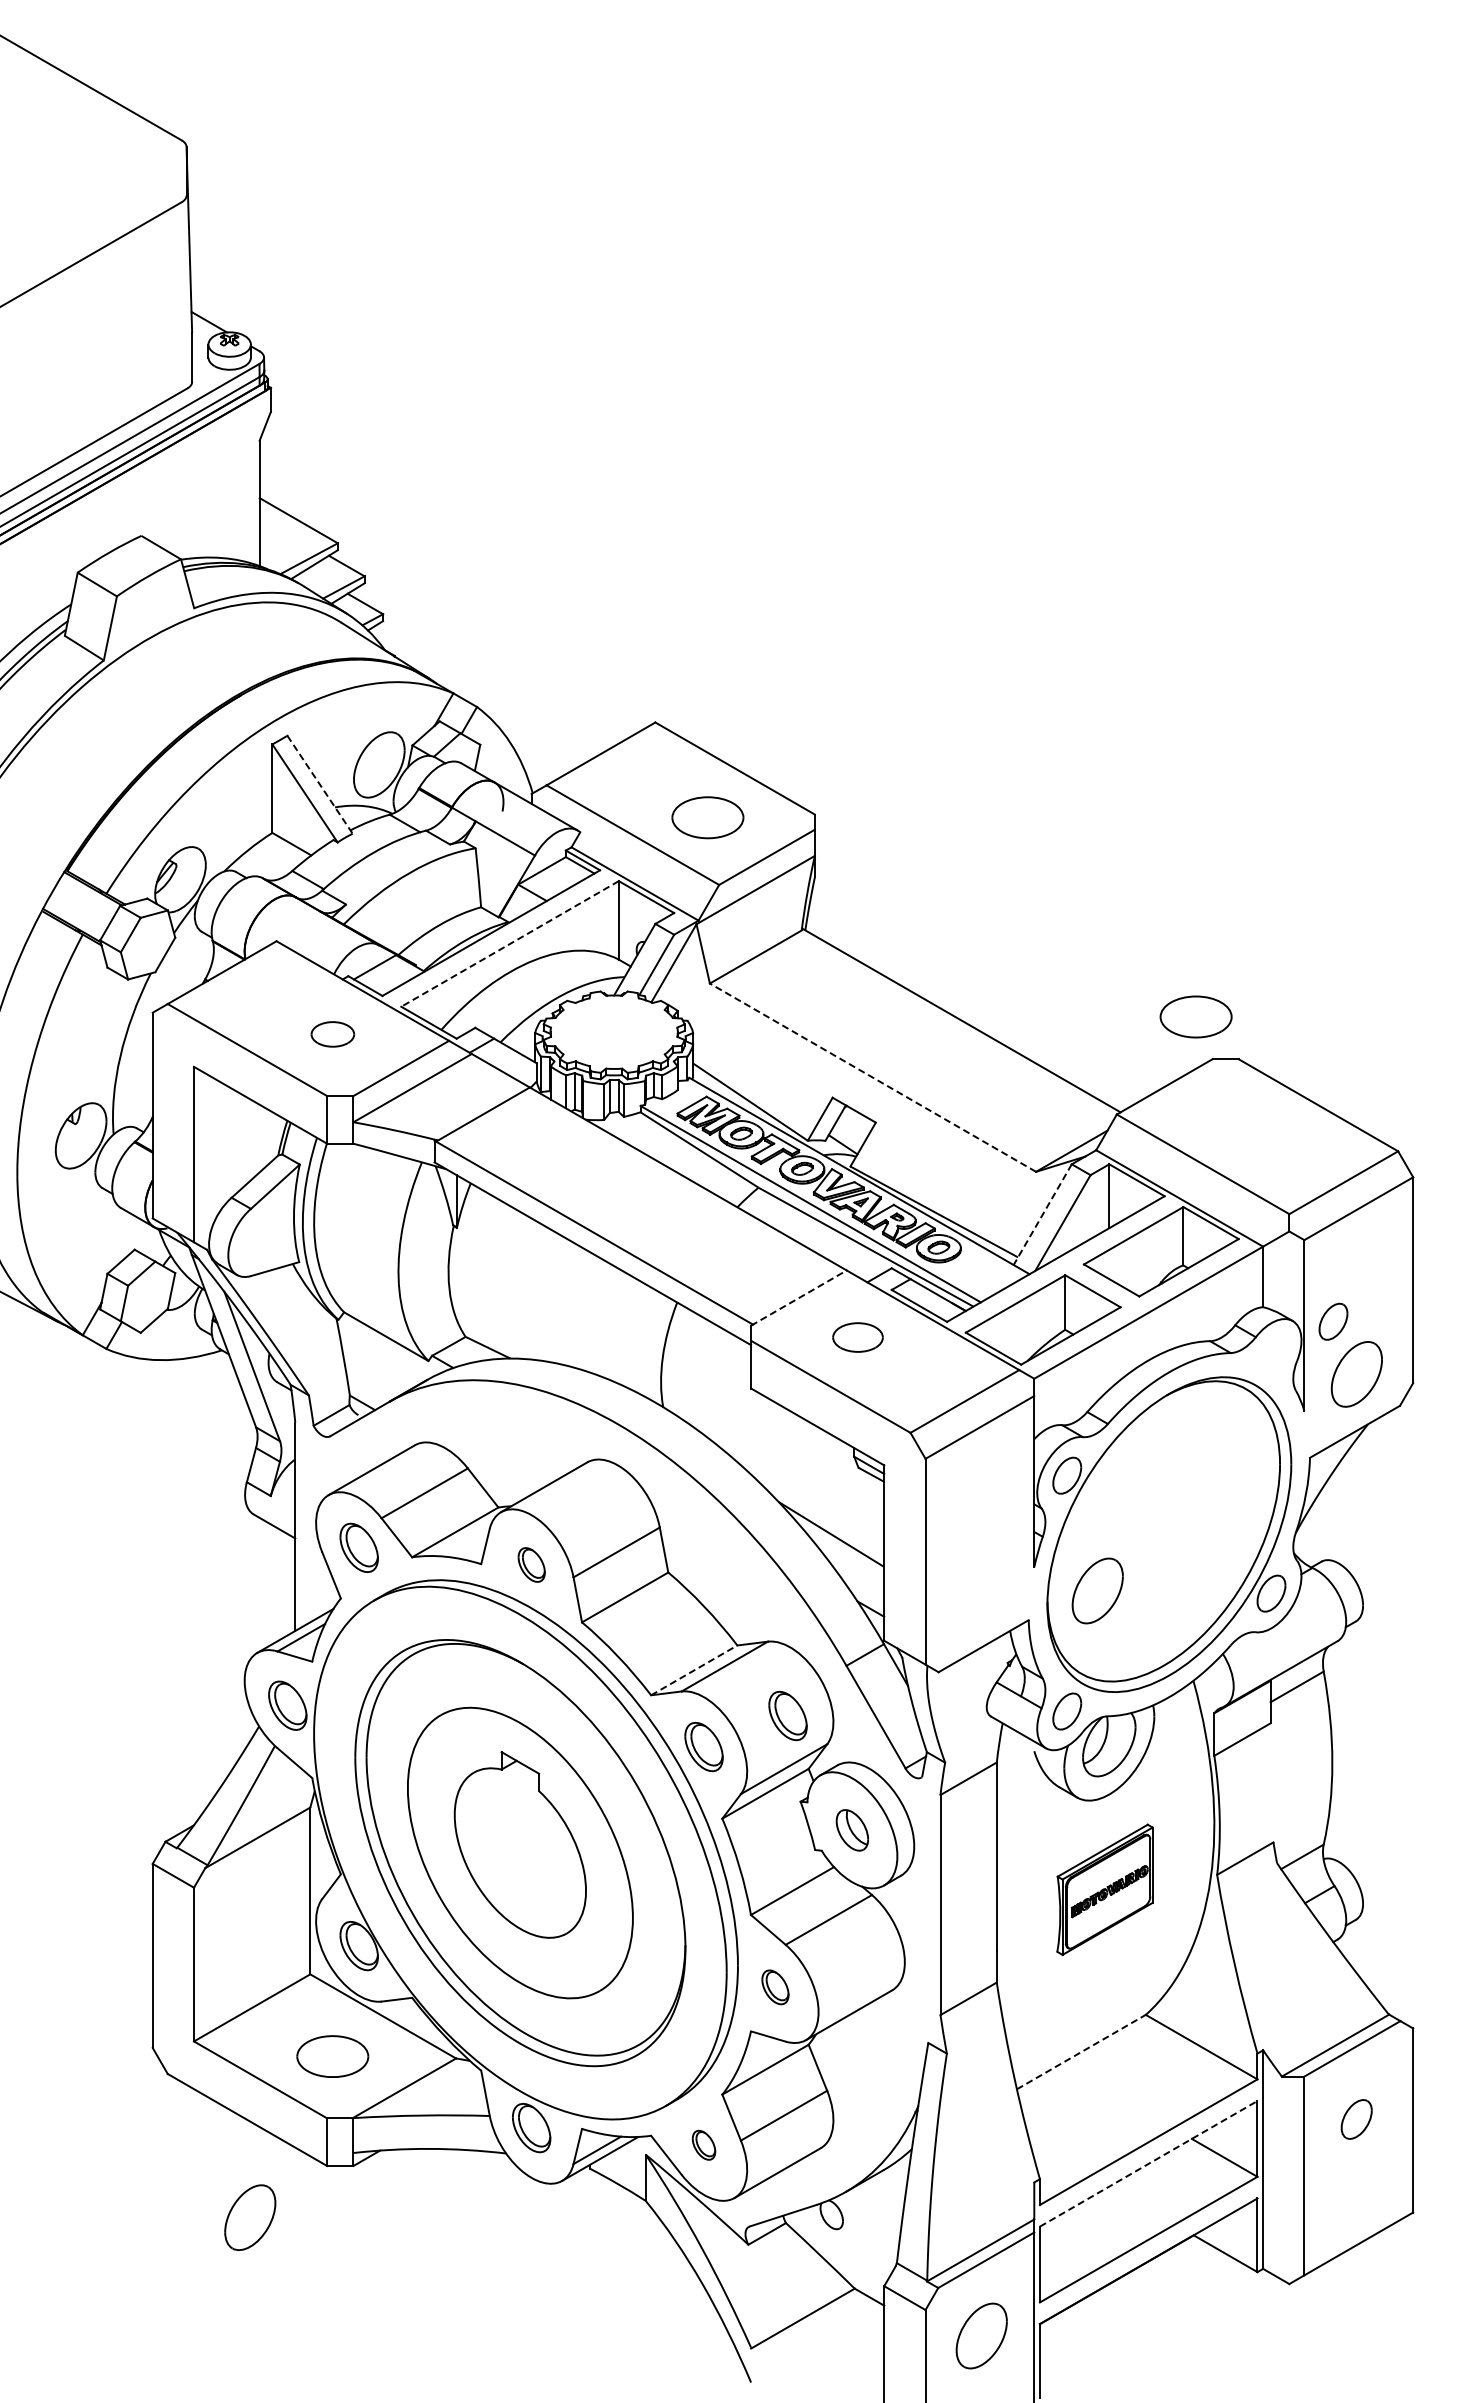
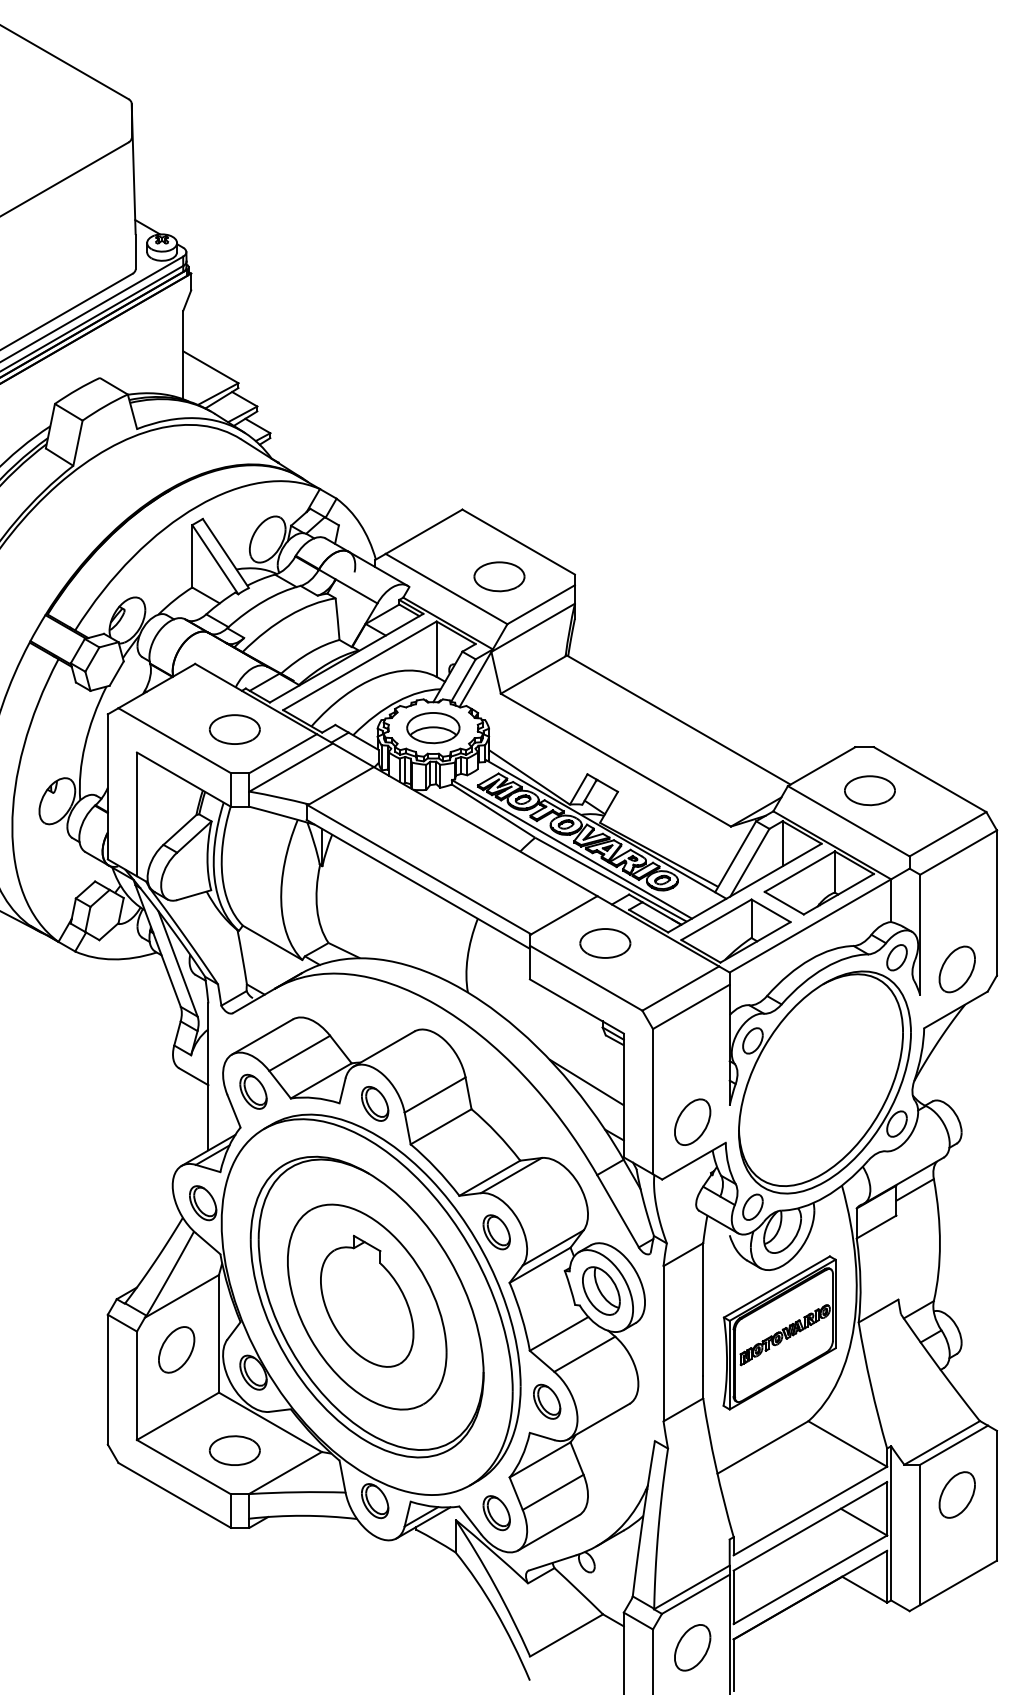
line: (320, 784) -> (226, 553), dashed -> solid
line: (510, 943) -> (360, 665), dashed -> solid
part: (1195, 1016) -> (869, 790), moved
part: (614, 1031) -> (433, 727), added
part: (332, 1034) -> (234, 729), size x1.67
line: (872, 1077) -> (615, 760), dashed -> solid
line: (1042, 1215) -> (735, 857), dashed -> solid
line: (799, 1297) -> (564, 915), dashed -> solid
part: (1333, 1321) -> (897, 957), moved
part: (857, 1337) -> (604, 943), size x1.43
part: (531, 1564) -> (375, 1103), size x1.43
part: (1097, 1590) -> (692, 1121), moved
line: (694, 1670) -> (490, 1178), dashed -> solid
part: (787, 1715) -> (555, 1210), removed
part: (852, 1830) -> (601, 1291), size x1.67
part: (1104, 1889) -> (779, 1332), size x1.67
part: (775, 1987) -> (547, 1401), size x1.43
line: (1081, 2051) -> (763, 1447), dashed -> solid
part: (1356, 2119) -> (956, 1495), size x1.67
part: (703, 2145) -> (496, 1513), size x1.67
line: (1148, 2163) -> (810, 1526), dashed -> solid
part: (250, 2217) -> (176, 1349), moved

